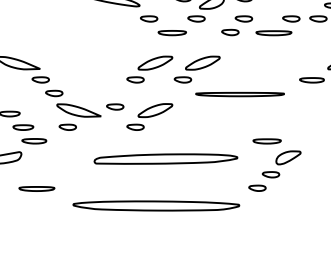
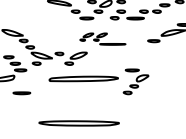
part: (204, 74) -> (102, 38), size x0.6
part: (154, 206) -> (78, 123), moved

